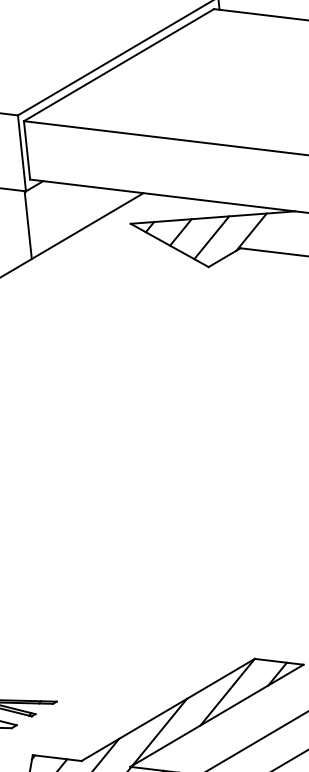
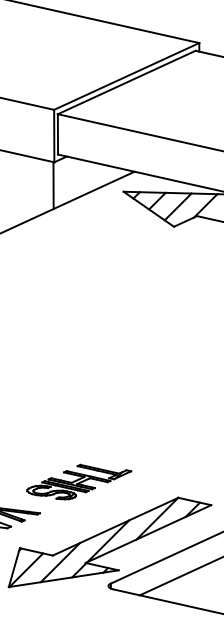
part: (109, 649) -> (79, 481), added

